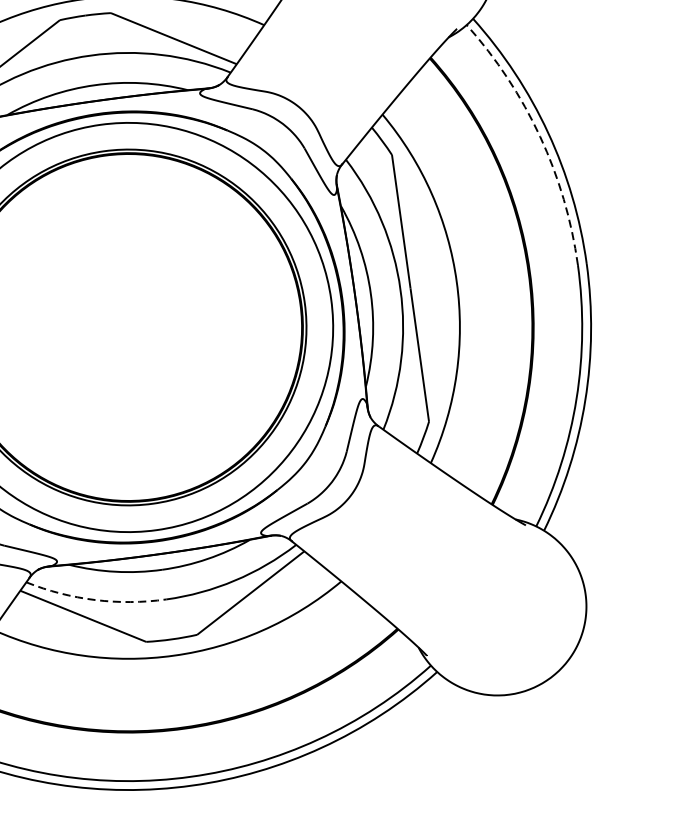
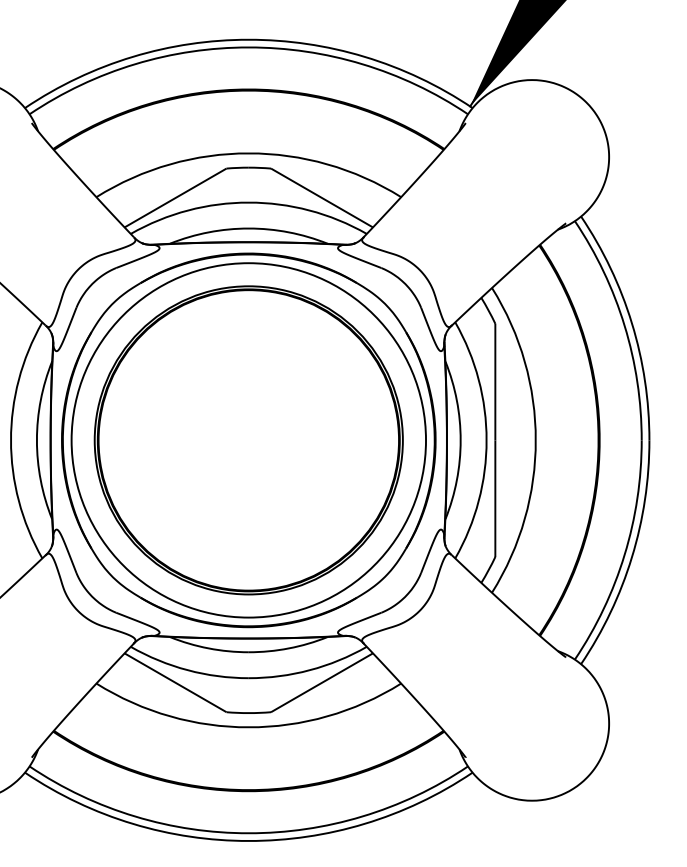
arc: (539, 136) -> (624, 325), dashed -> solid
arc: (94, 600) -> (187, 670), dashed -> solid

